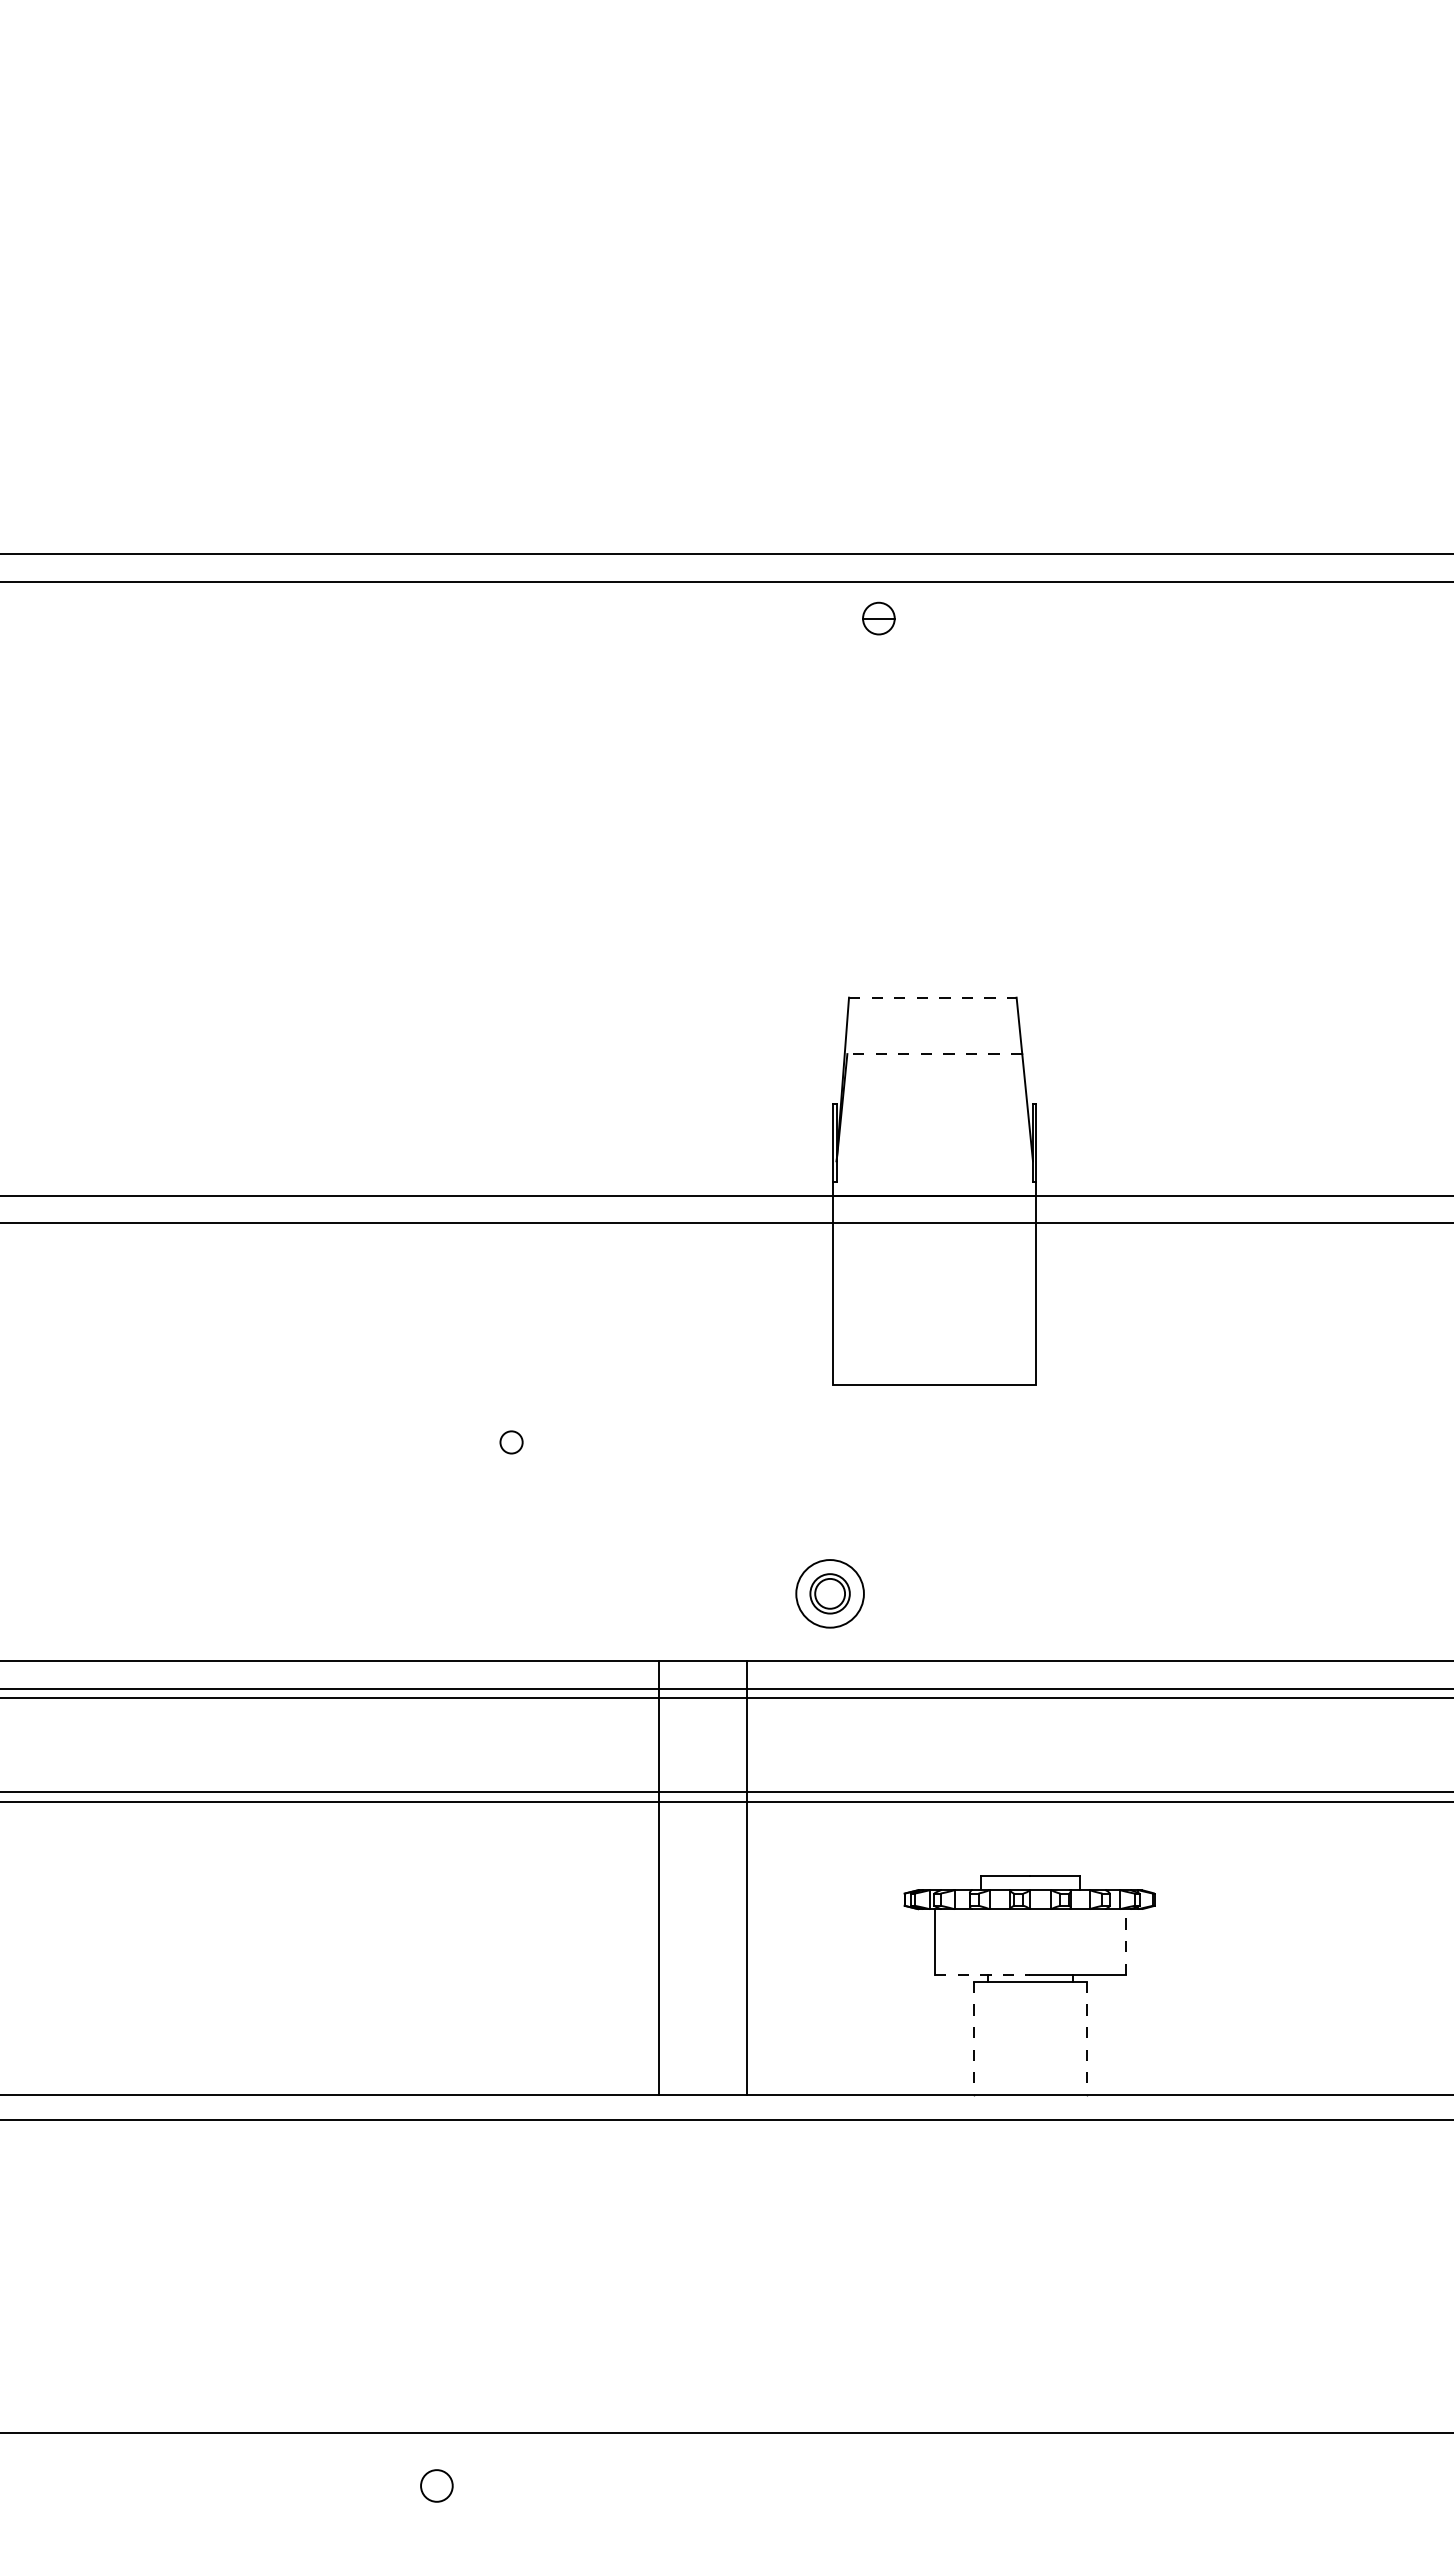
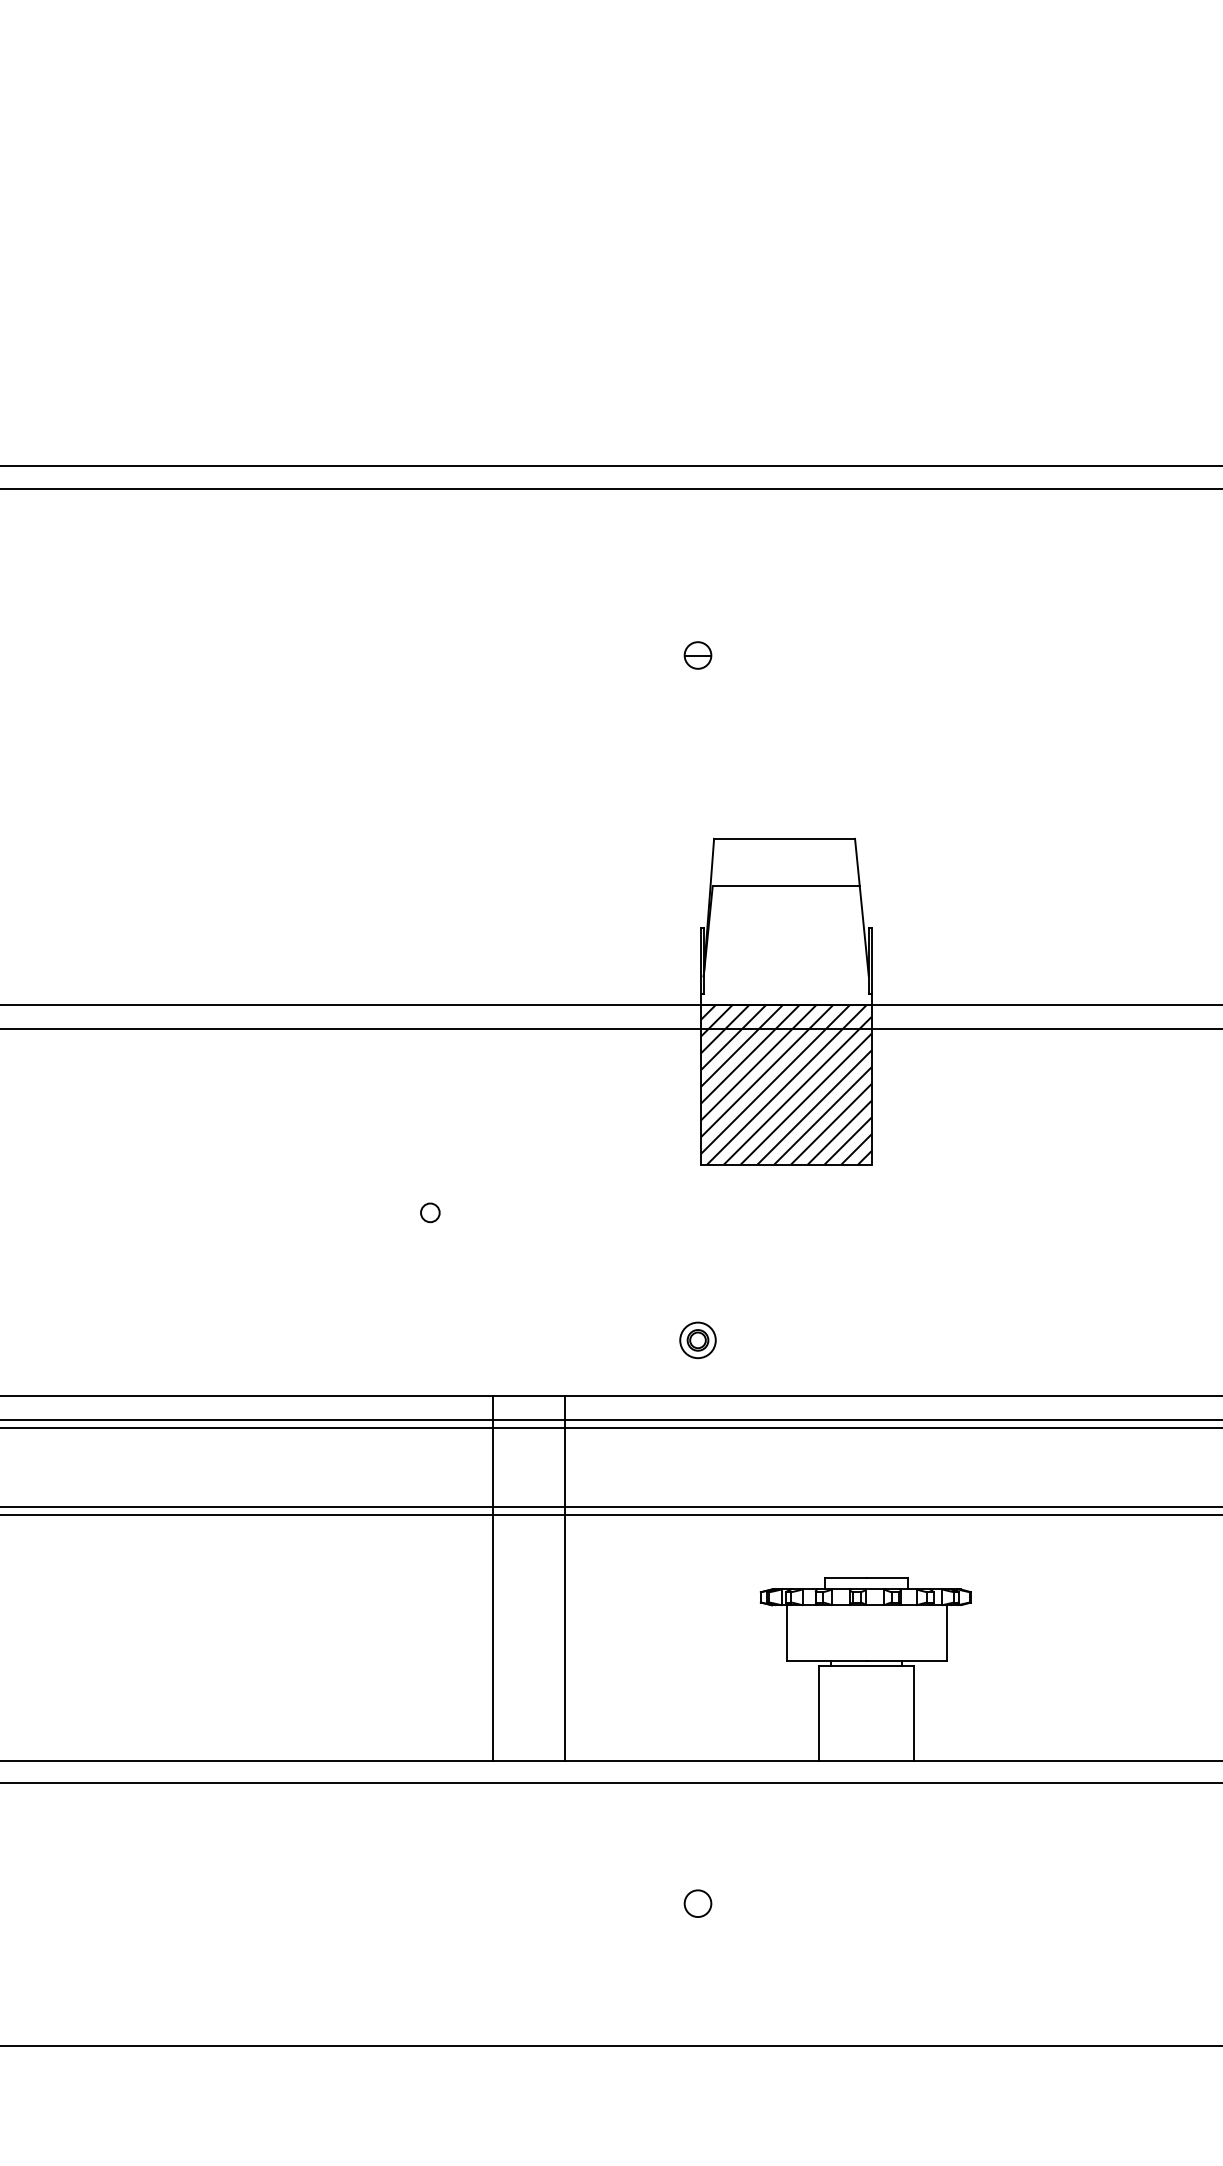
part: (878, 618) -> (697, 655), moved
line: (932, 997) -> (784, 838), dashed -> solid
line: (934, 1054) -> (785, 886), dashed -> solid
hatch: (934, 1290) -> (785, 1085), added
part: (829, 1594) -> (697, 1340), size x0.62
line: (658, 1877) -> (493, 1578), moved
line: (747, 1877) -> (564, 1578), moved
line: (1125, 1942) -> (946, 1633), dashed -> solid
line: (982, 1974) -> (826, 1660), dashed -> solid
line: (973, 2038) -> (818, 1714), dashed -> solid
line: (1086, 2038) -> (913, 1714), dashed -> solid
circle: (436, 2485) -> (697, 1903), moved

